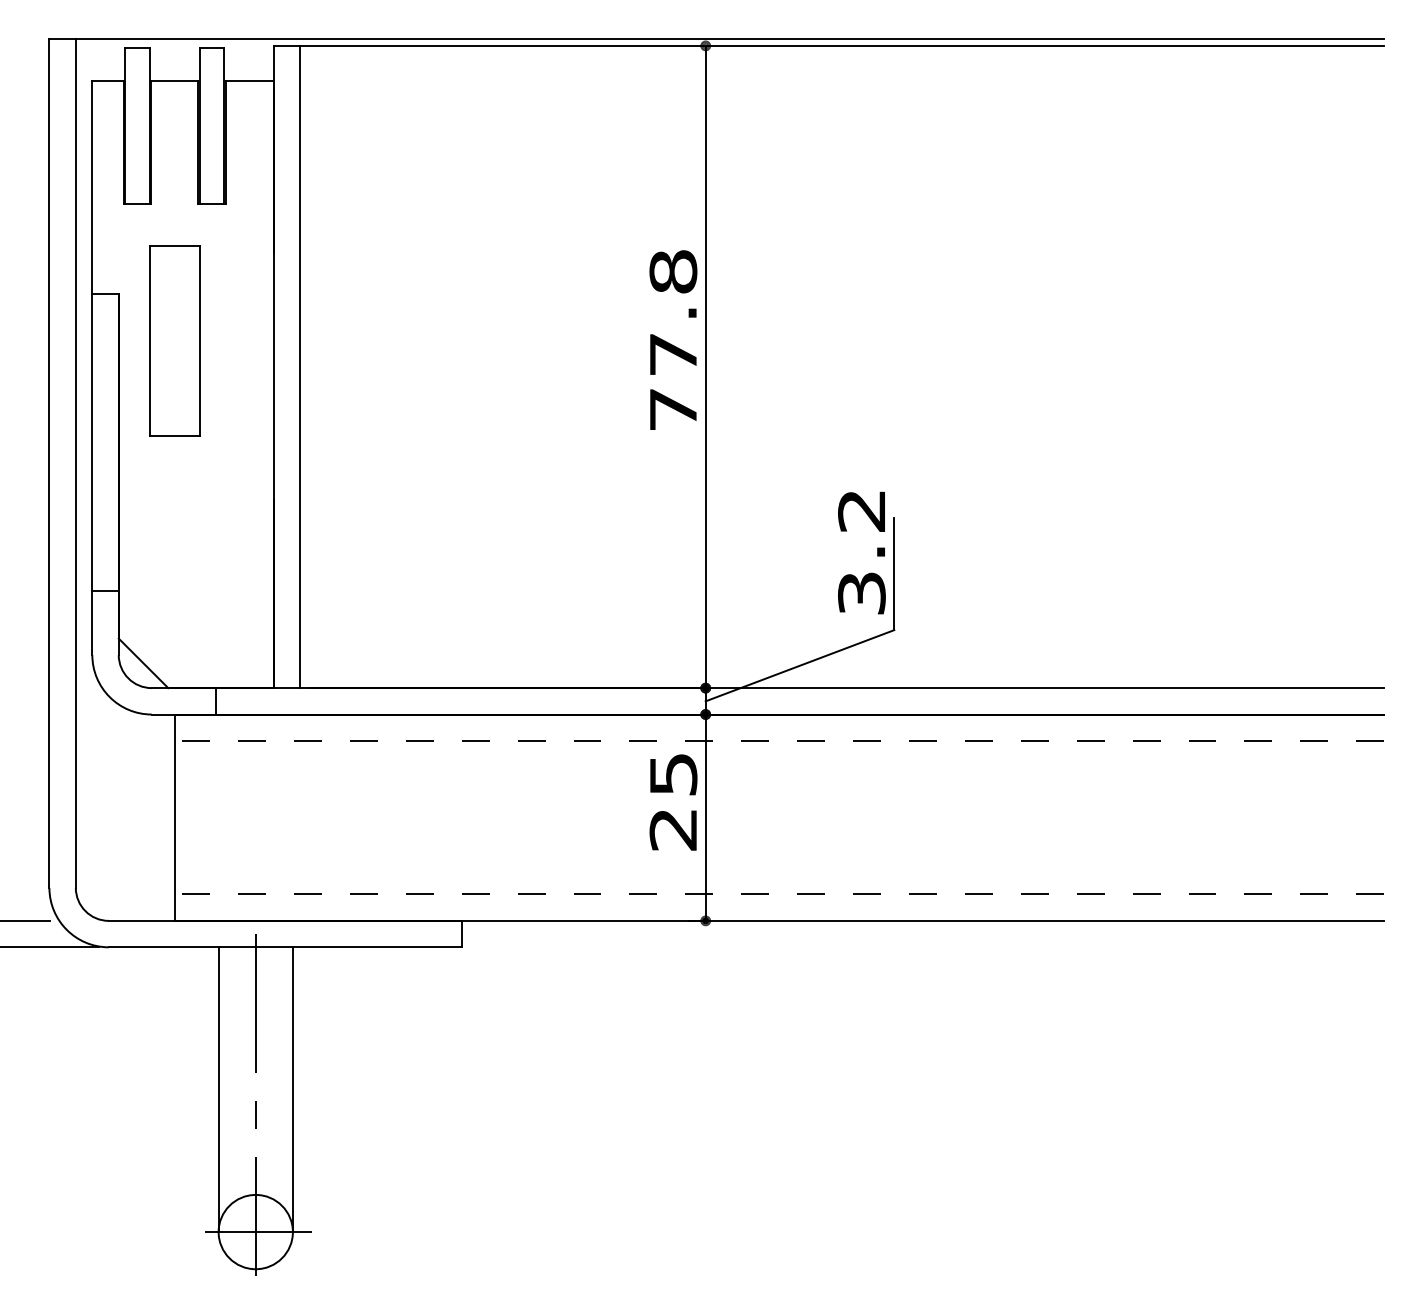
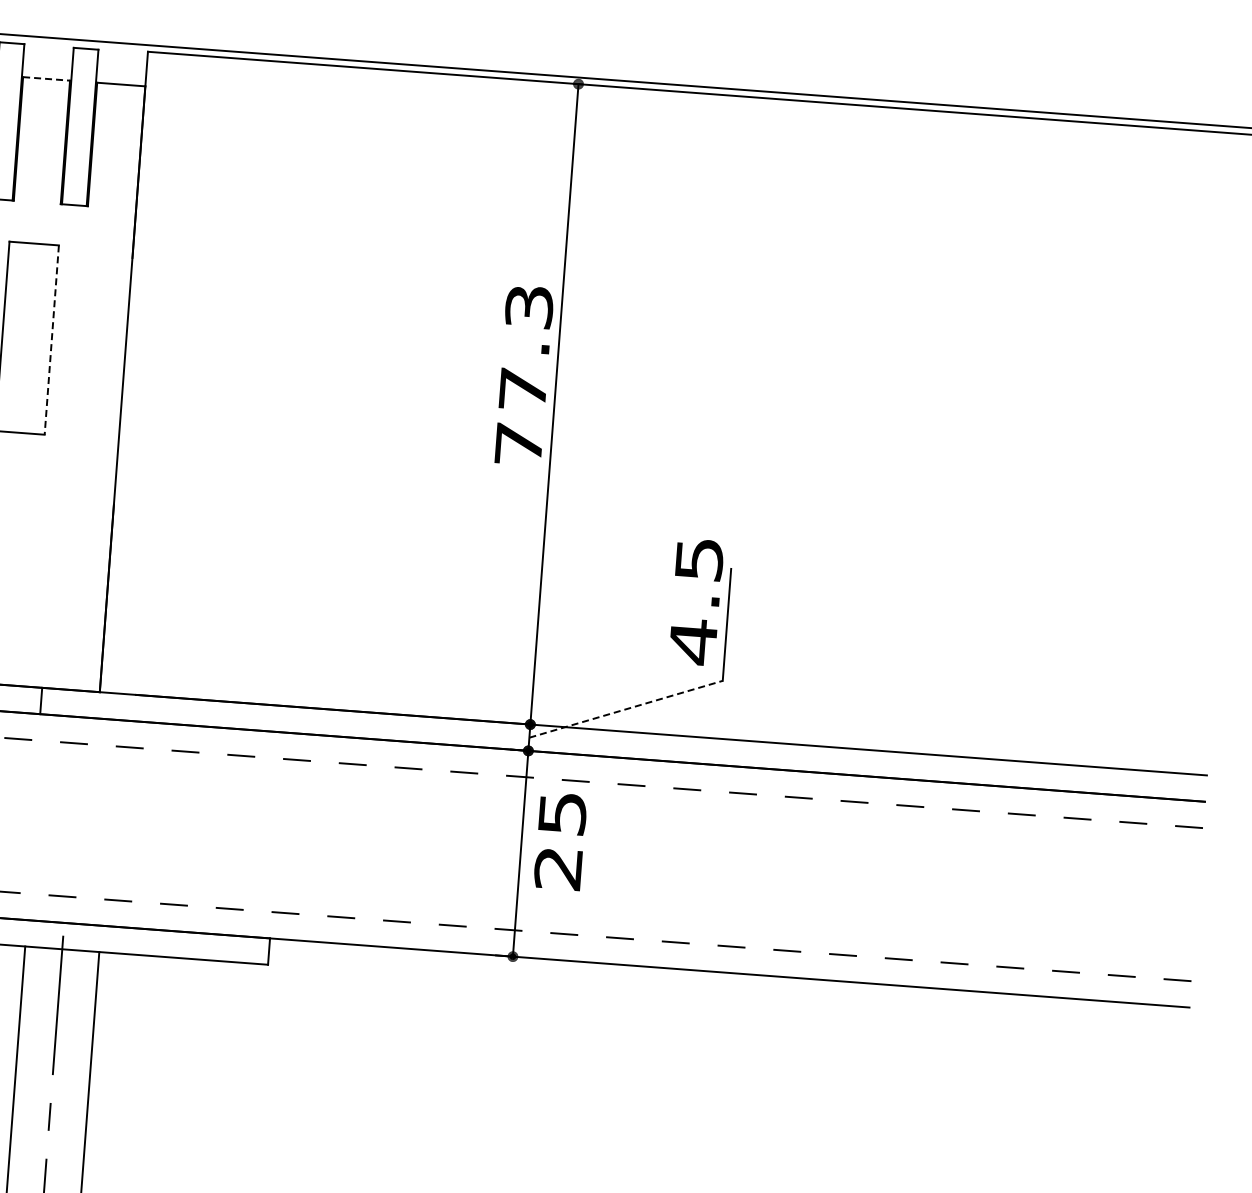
line: (174, 80) -> (46, 78), solid -> dashed
text: (673, 271) -> (529, 306), 77.8 -> 77.3
line: (199, 340) -> (51, 339), solid -> dashed
line: (300, 366) -> (150, 373), removed
text: (861, 553) -> (695, 601), 3.2 -> 4.5
line: (799, 665) -> (625, 709), solid -> dashed
text: (673, 802) -> (560, 841), moved

